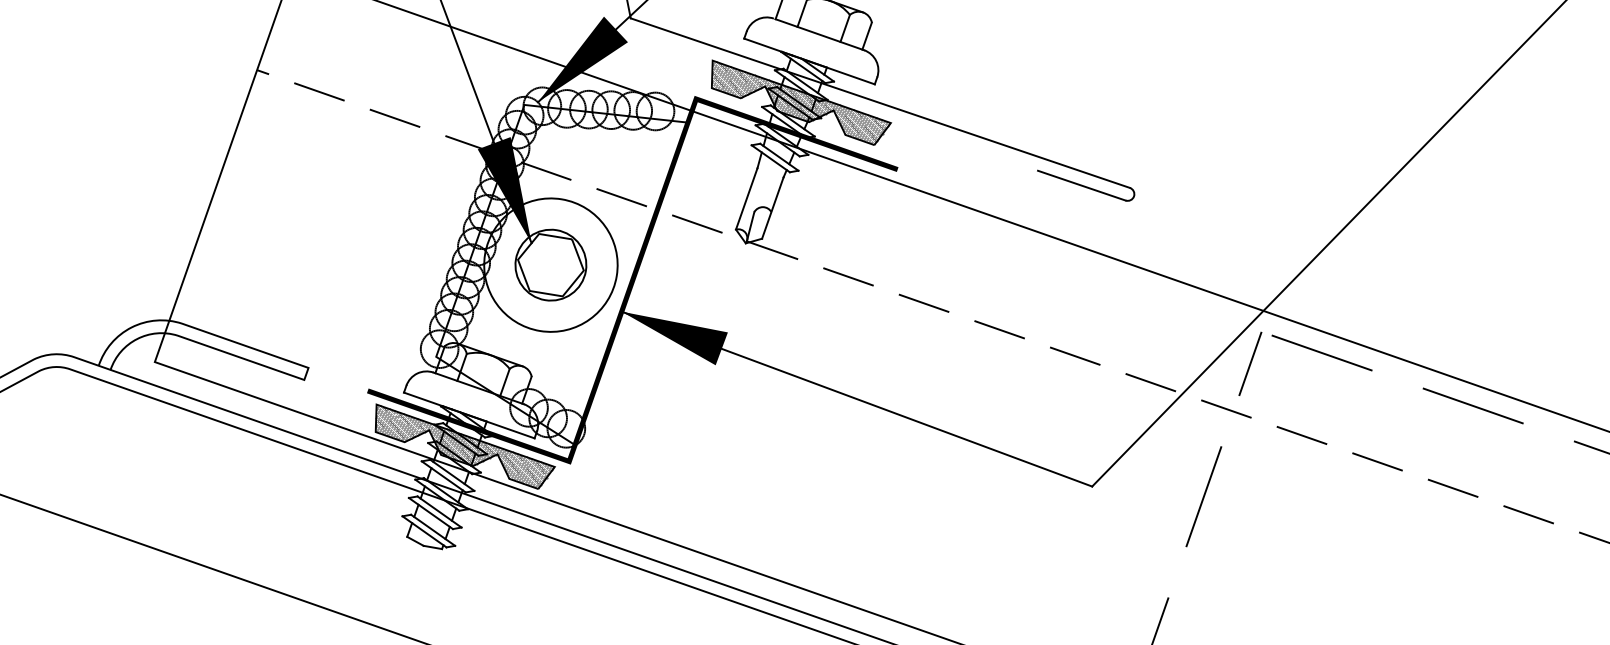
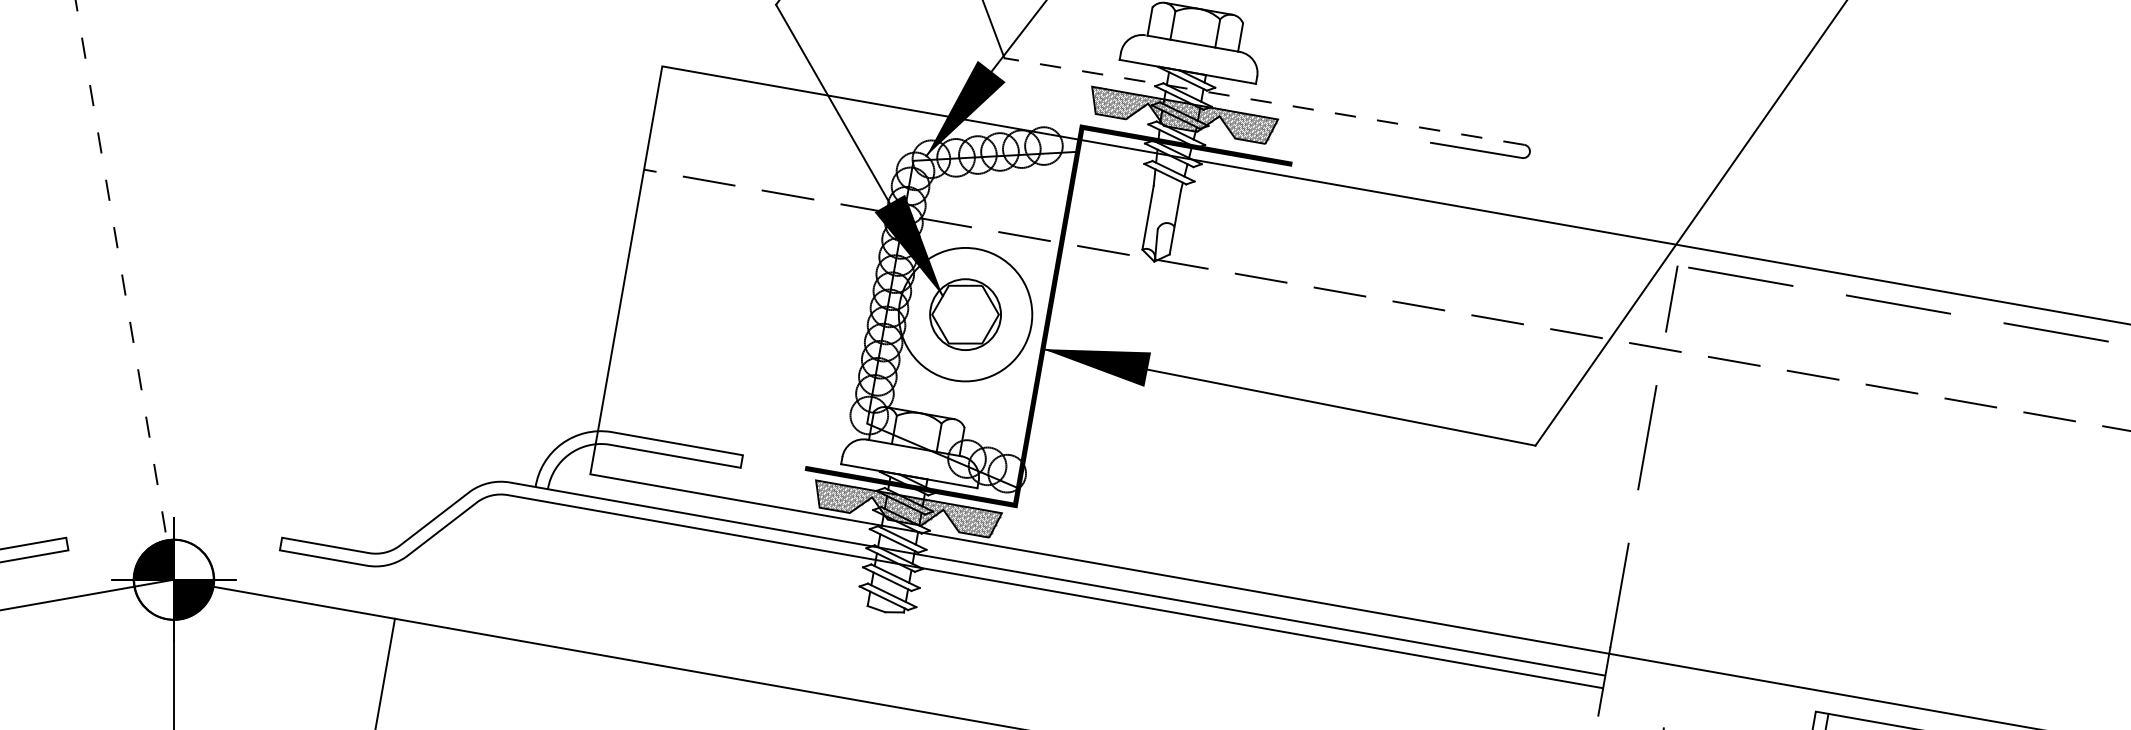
line: (880, 103) -> (1264, 101), solid -> dashed

